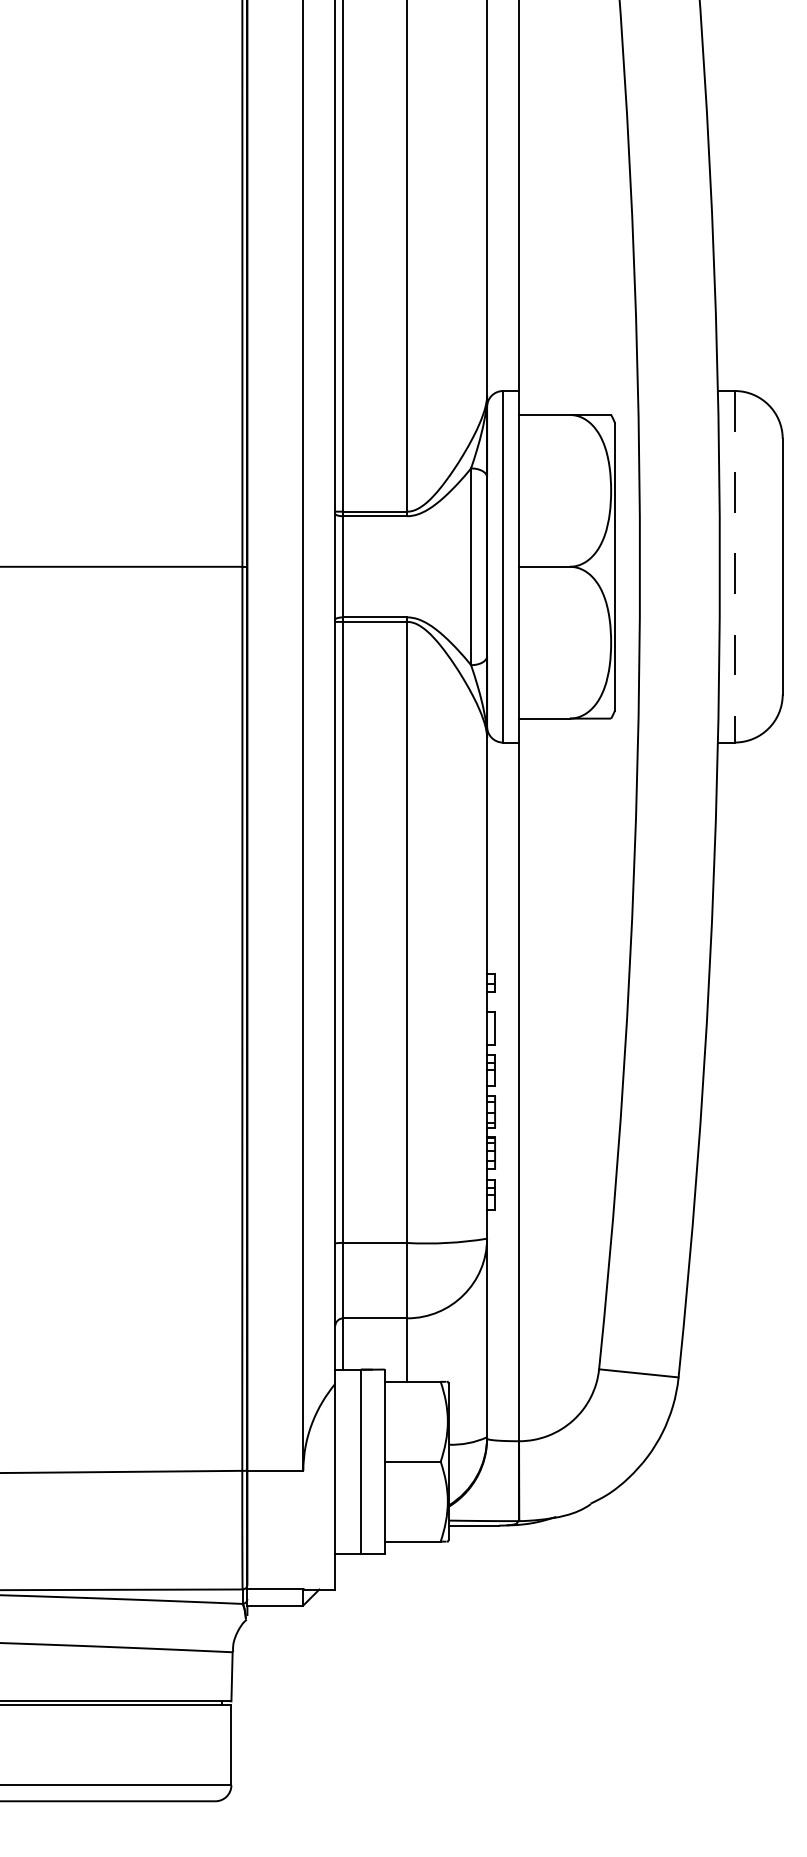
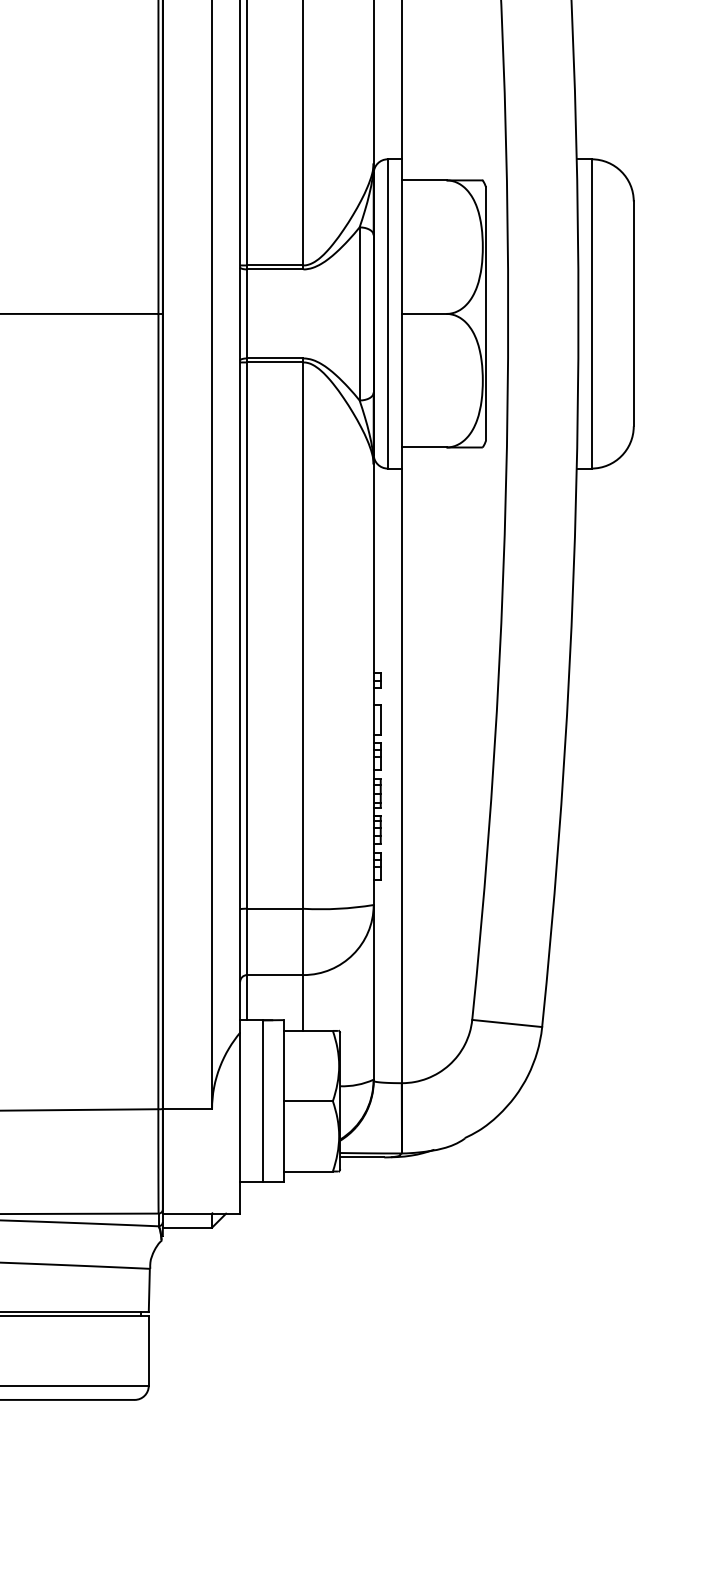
line: (734, 566) -> (591, 313), dashed -> solid

